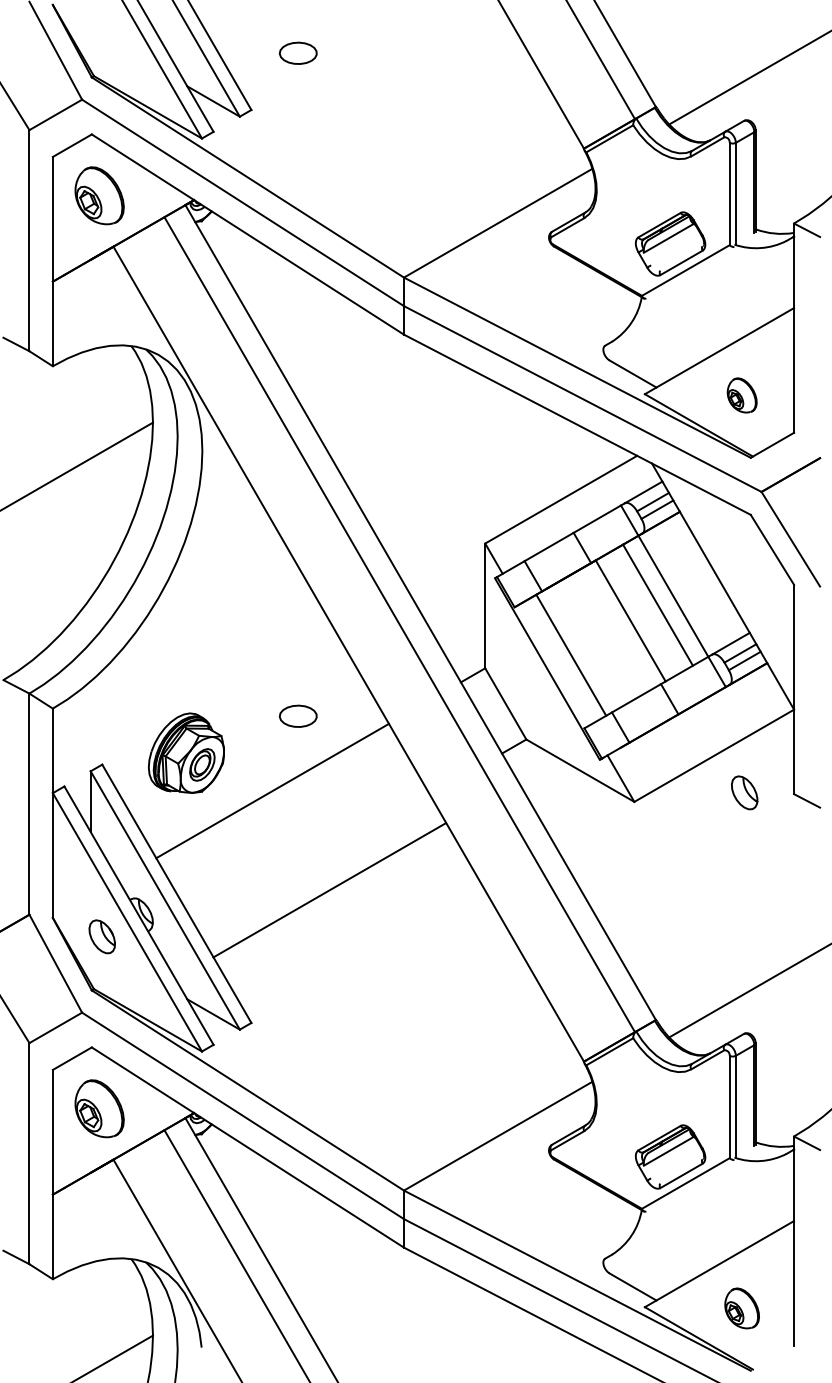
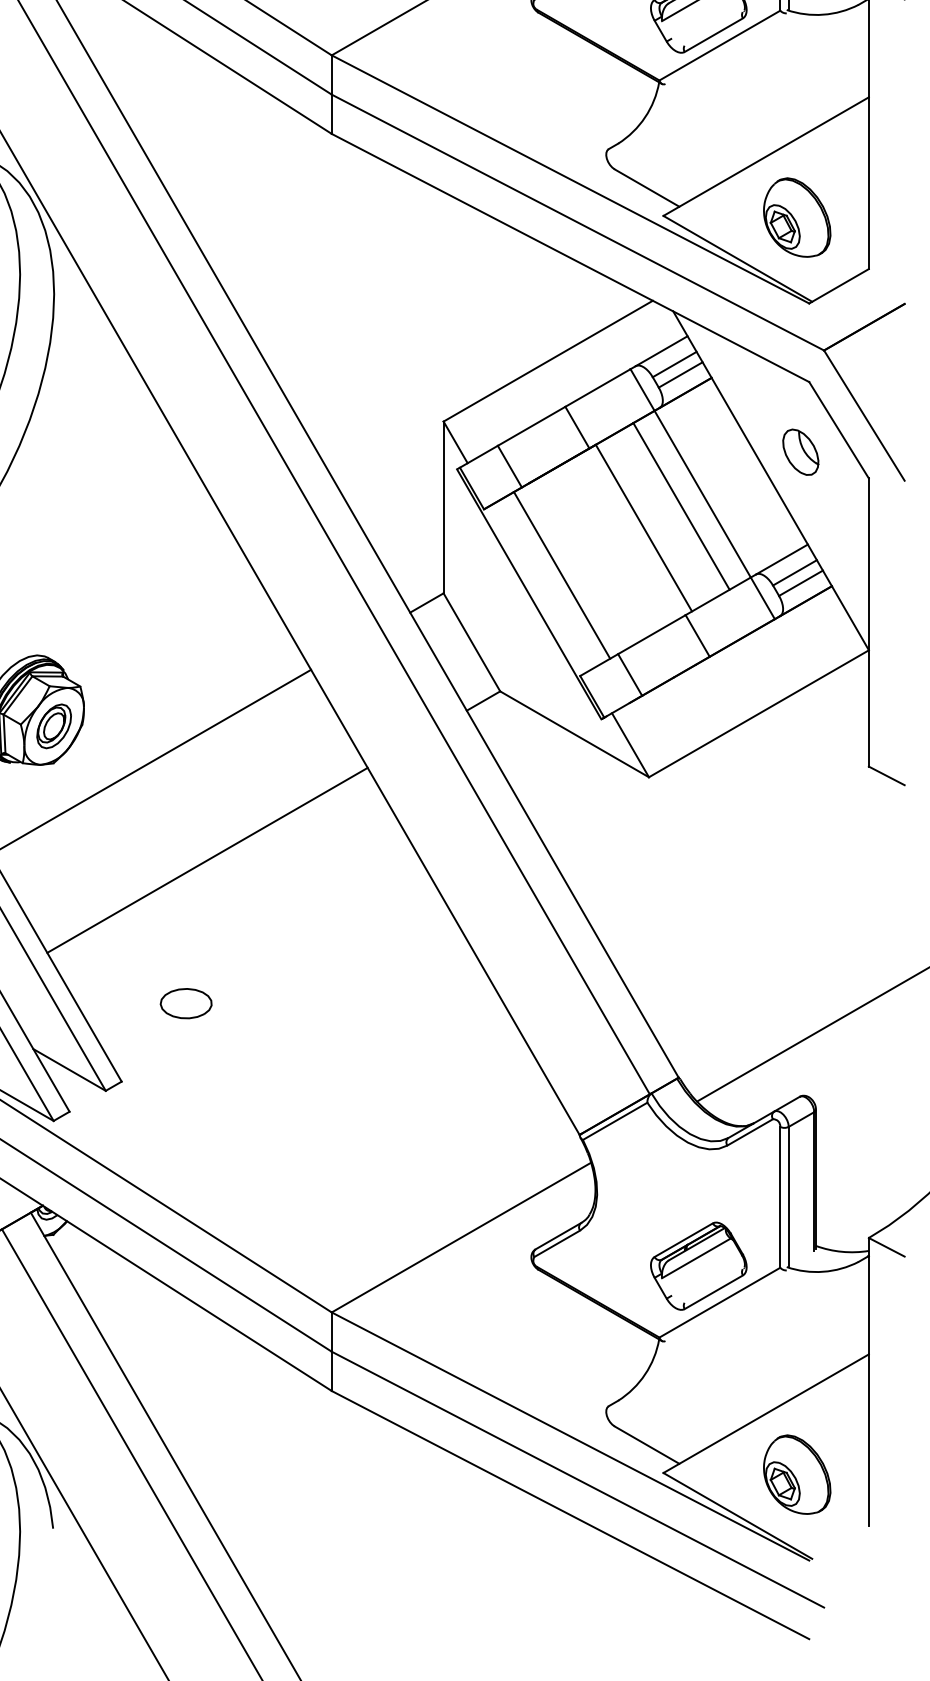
part: (742, 395) -> (797, 217), size x1.67
part: (297, 715) -> (185, 1002), moved
part: (744, 792) -> (800, 451), moved
line: (329, 890) -> (207, 860), moved
part: (742, 1308) -> (797, 1474), size x1.43

